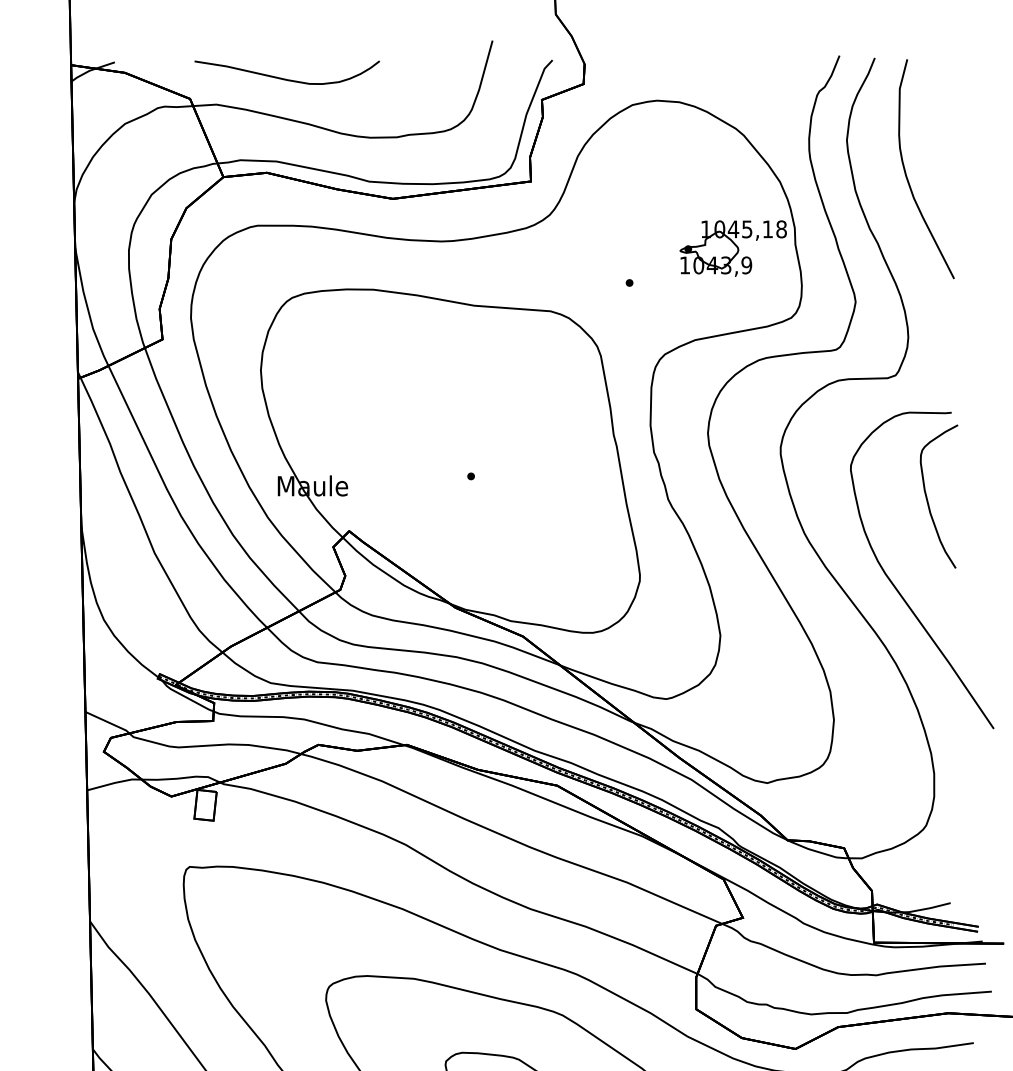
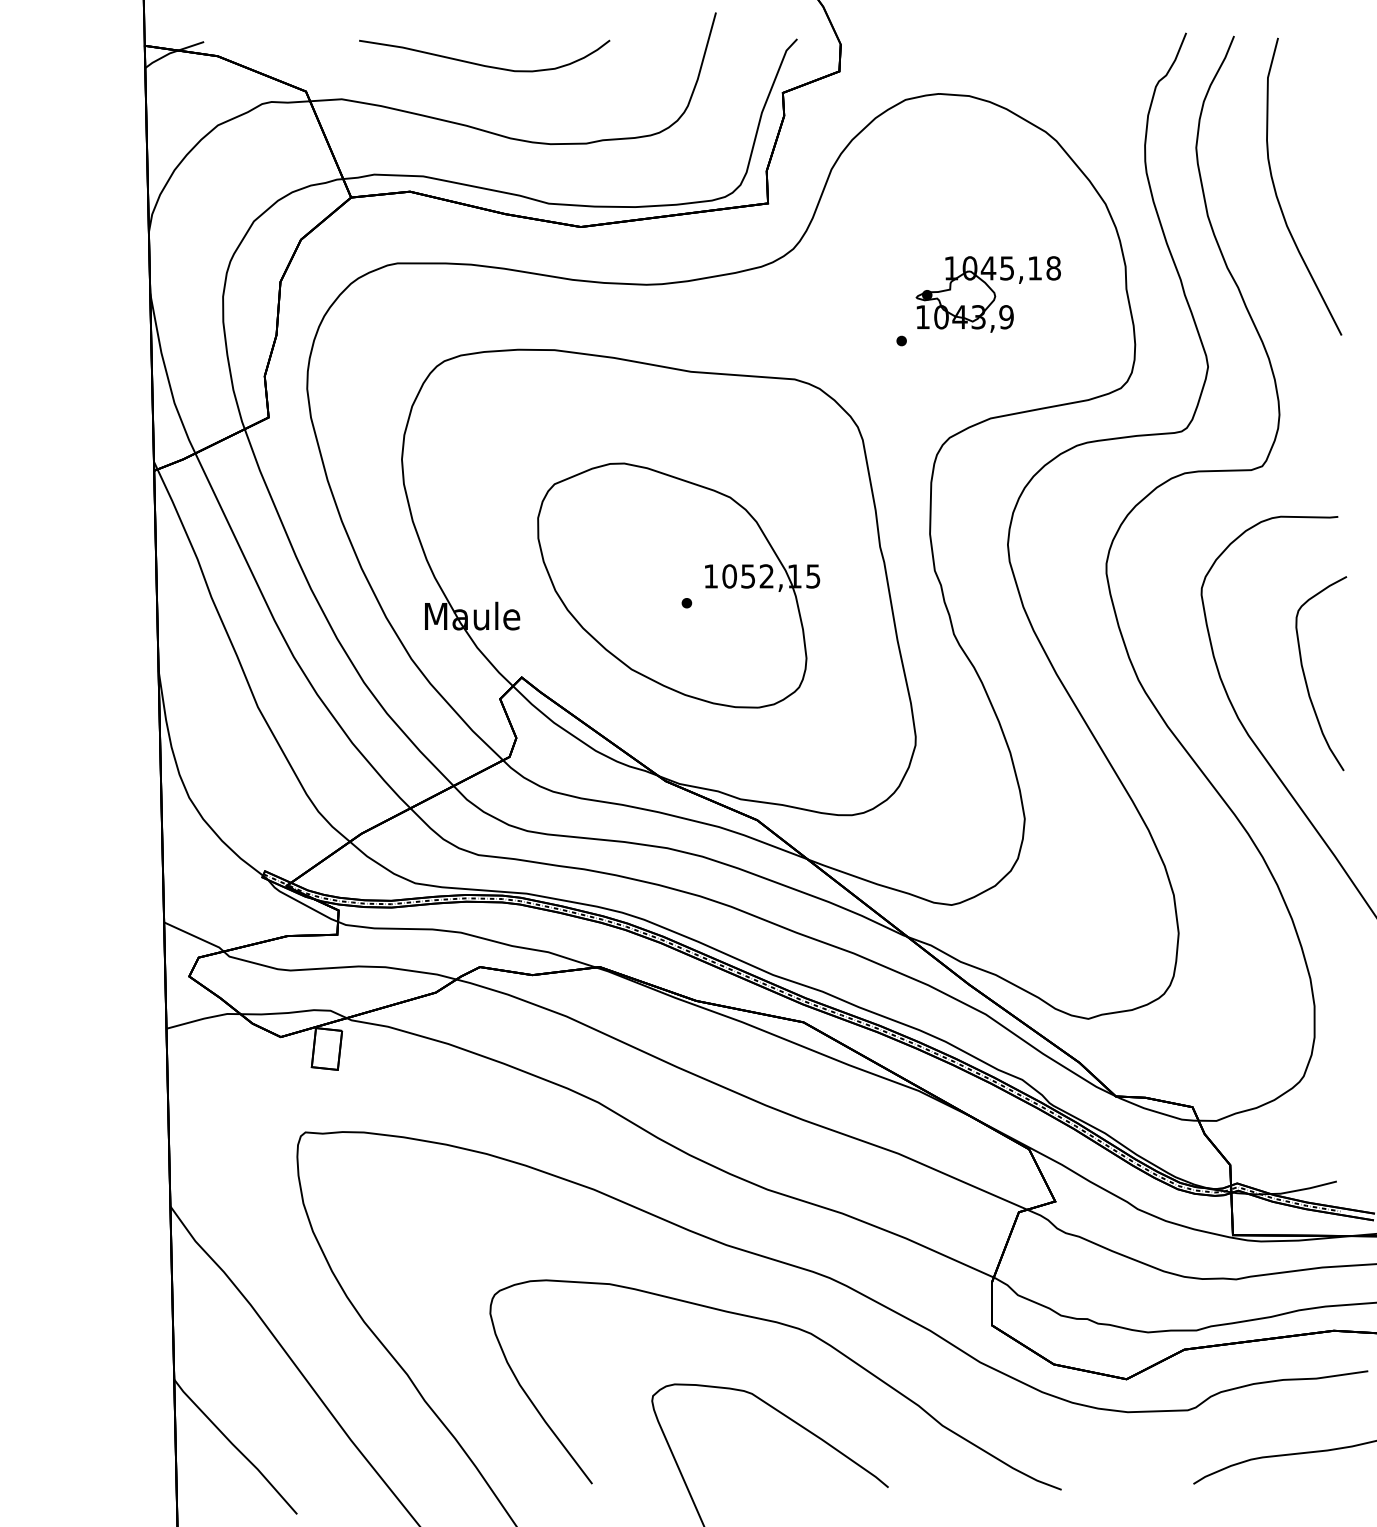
curve: (286, 78) -> (483, 64), moved
part: (732, 248) -> (987, 294), moved
part: (464, 463) -> (678, 585), added
curve: (927, 498) -> (1305, 675), moved

